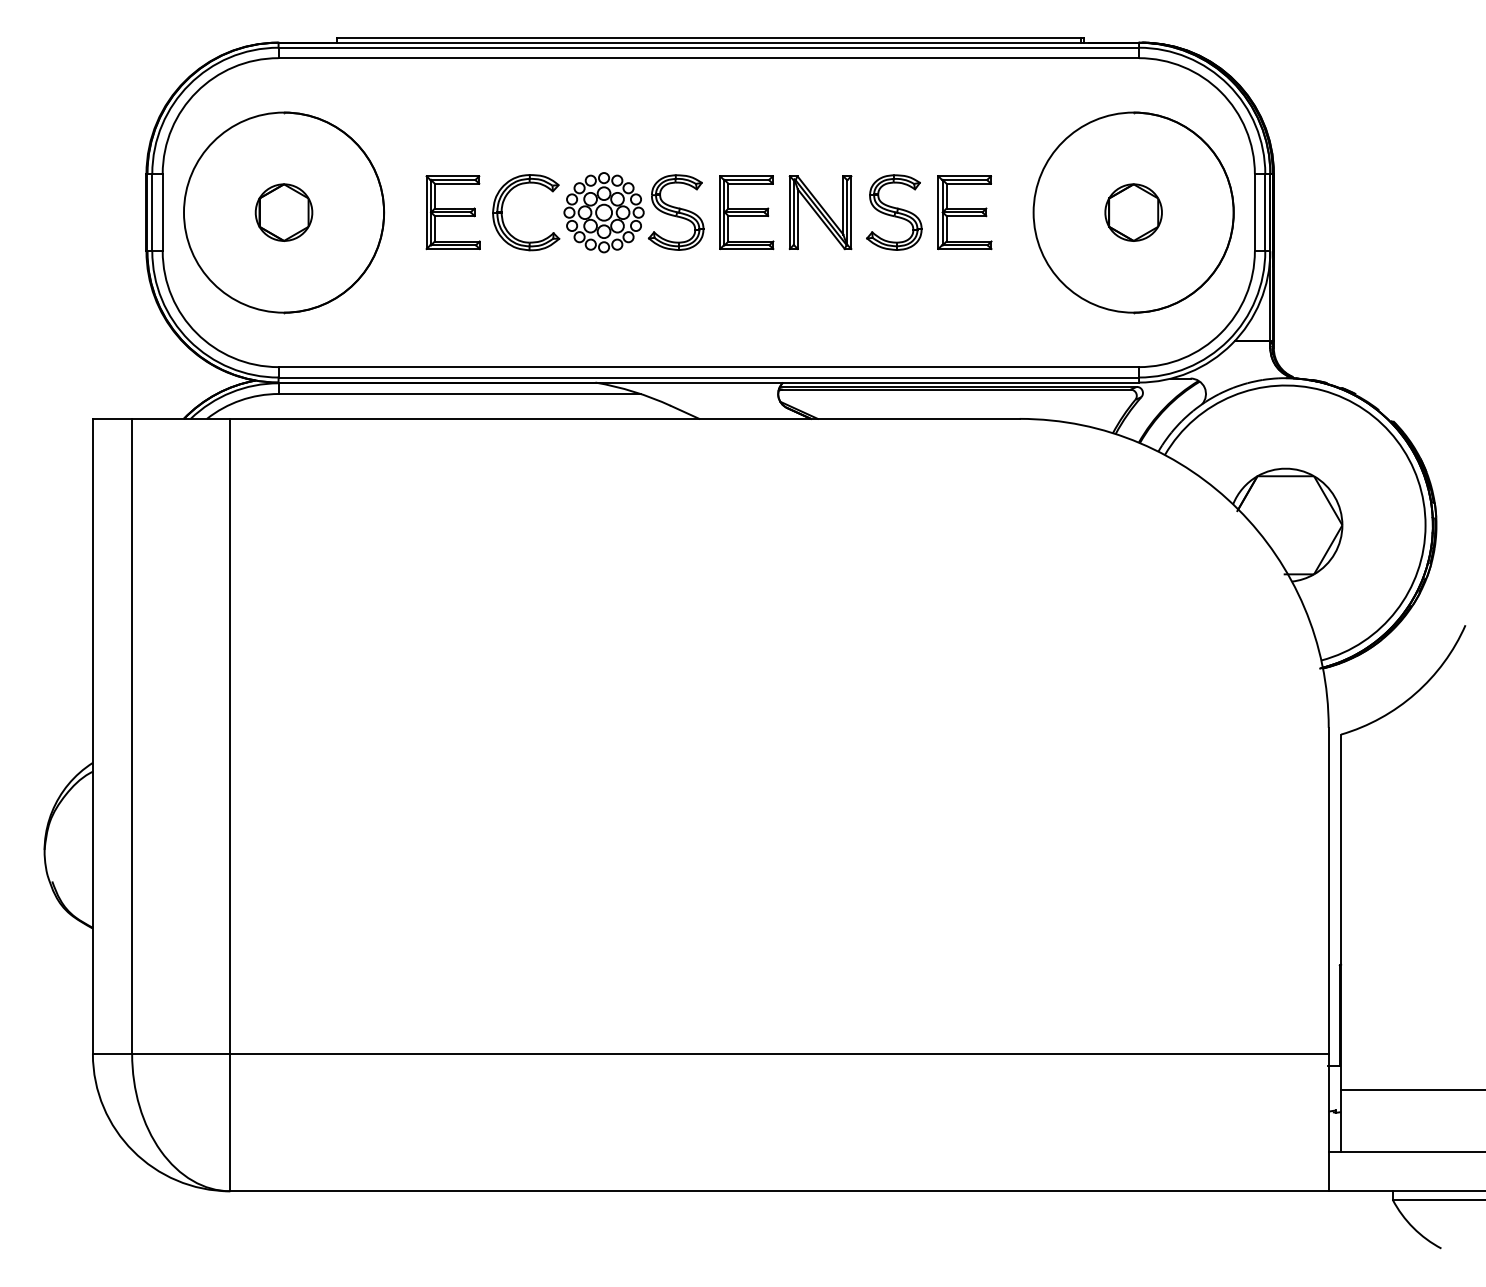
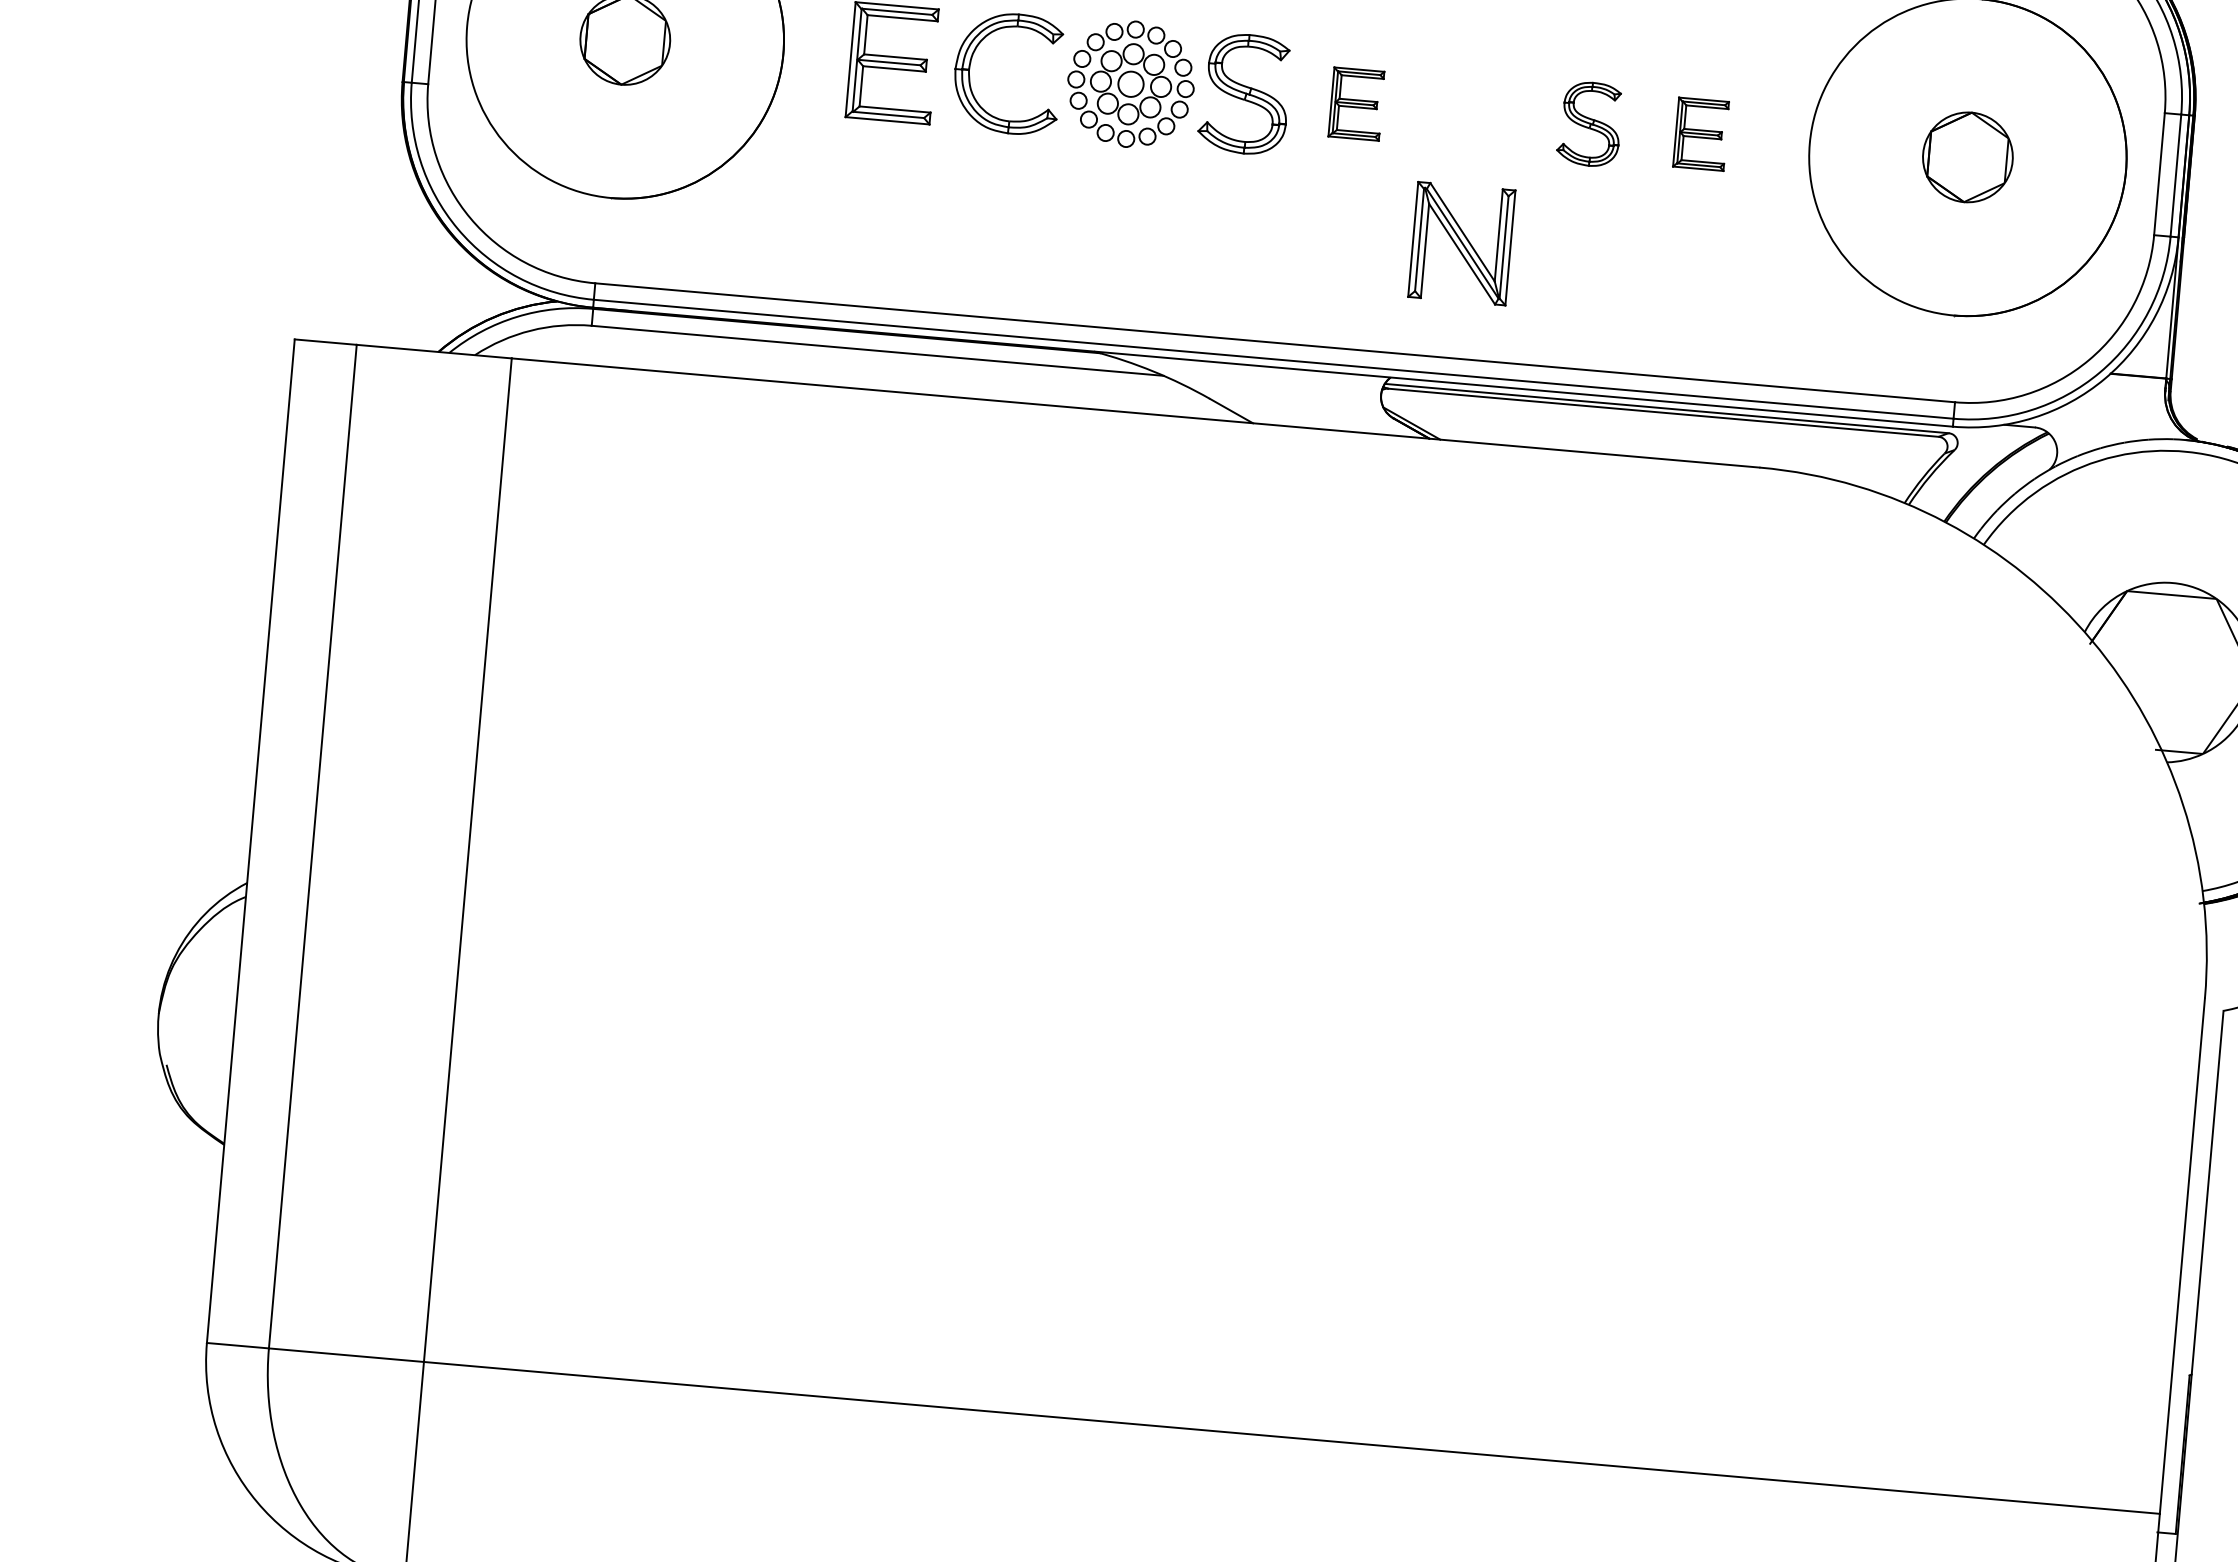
part: (746, 212) -> (1356, 103), size x0.6
part: (820, 212) -> (1461, 243), moved
part: (894, 212) -> (1589, 124), size x0.7
part: (964, 212) -> (1700, 133), size x0.6

